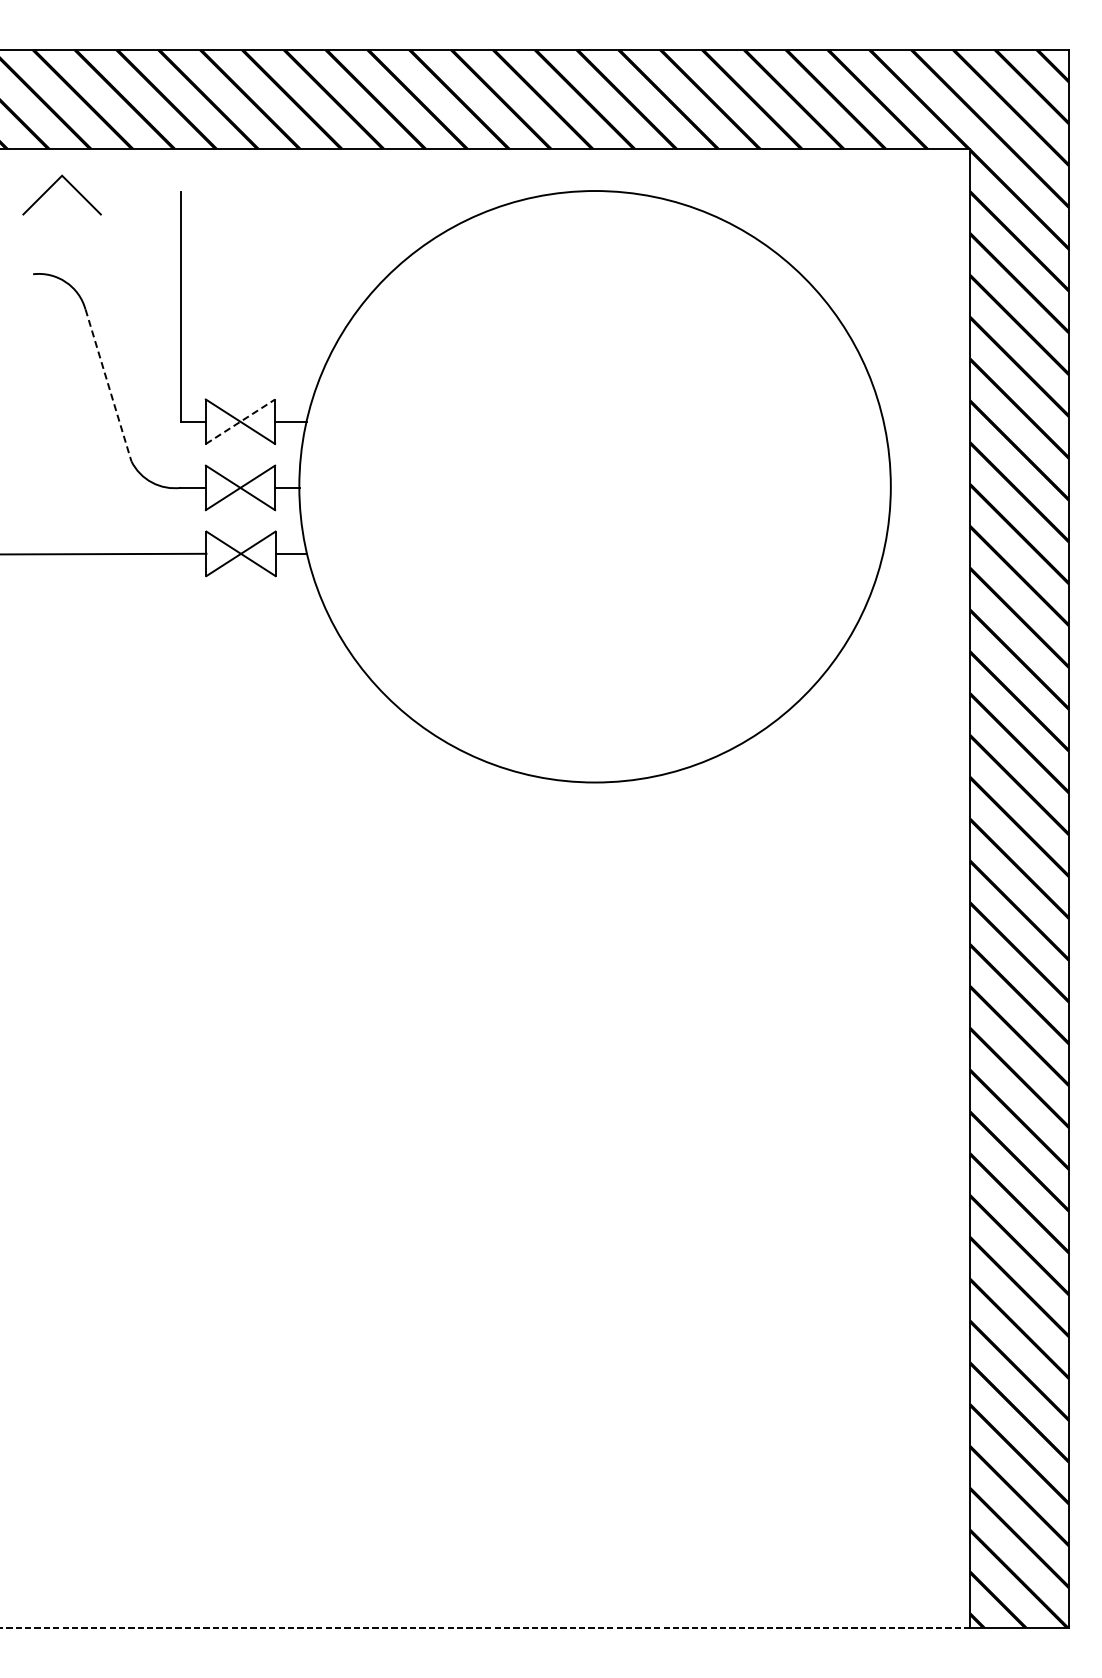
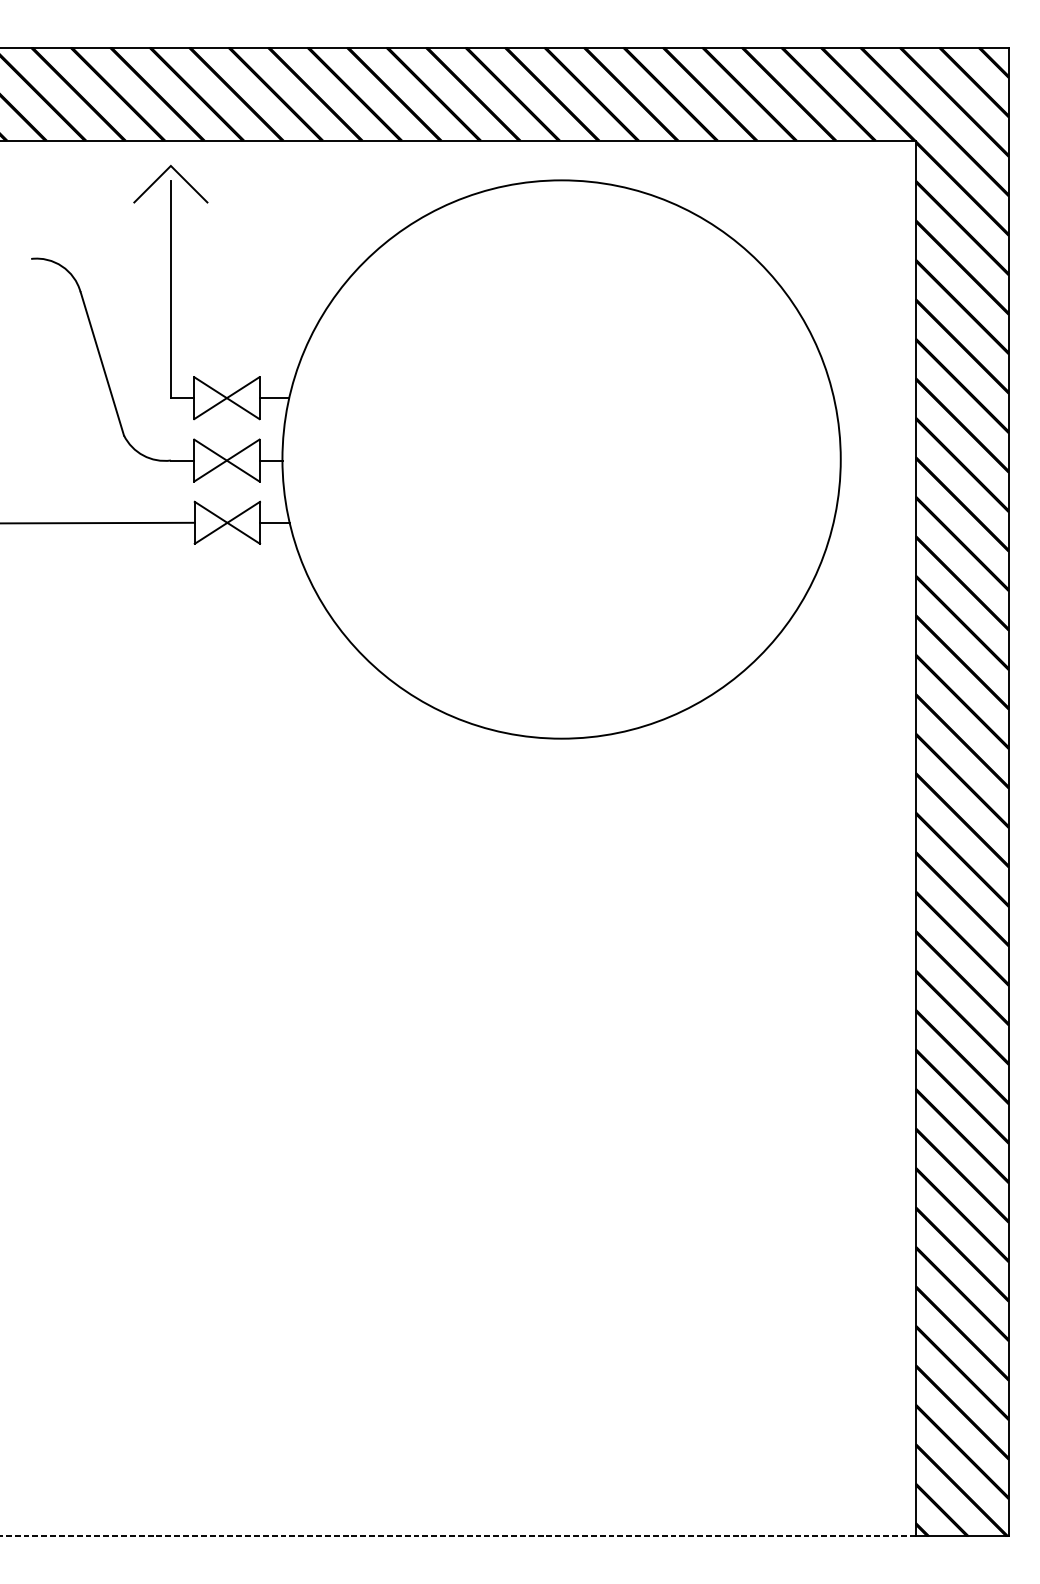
line: (53, 185) -> (162, 175), moved
line: (108, 385) -> (102, 363), dashed -> solid
line: (240, 421) -> (226, 397), dashed -> solid

